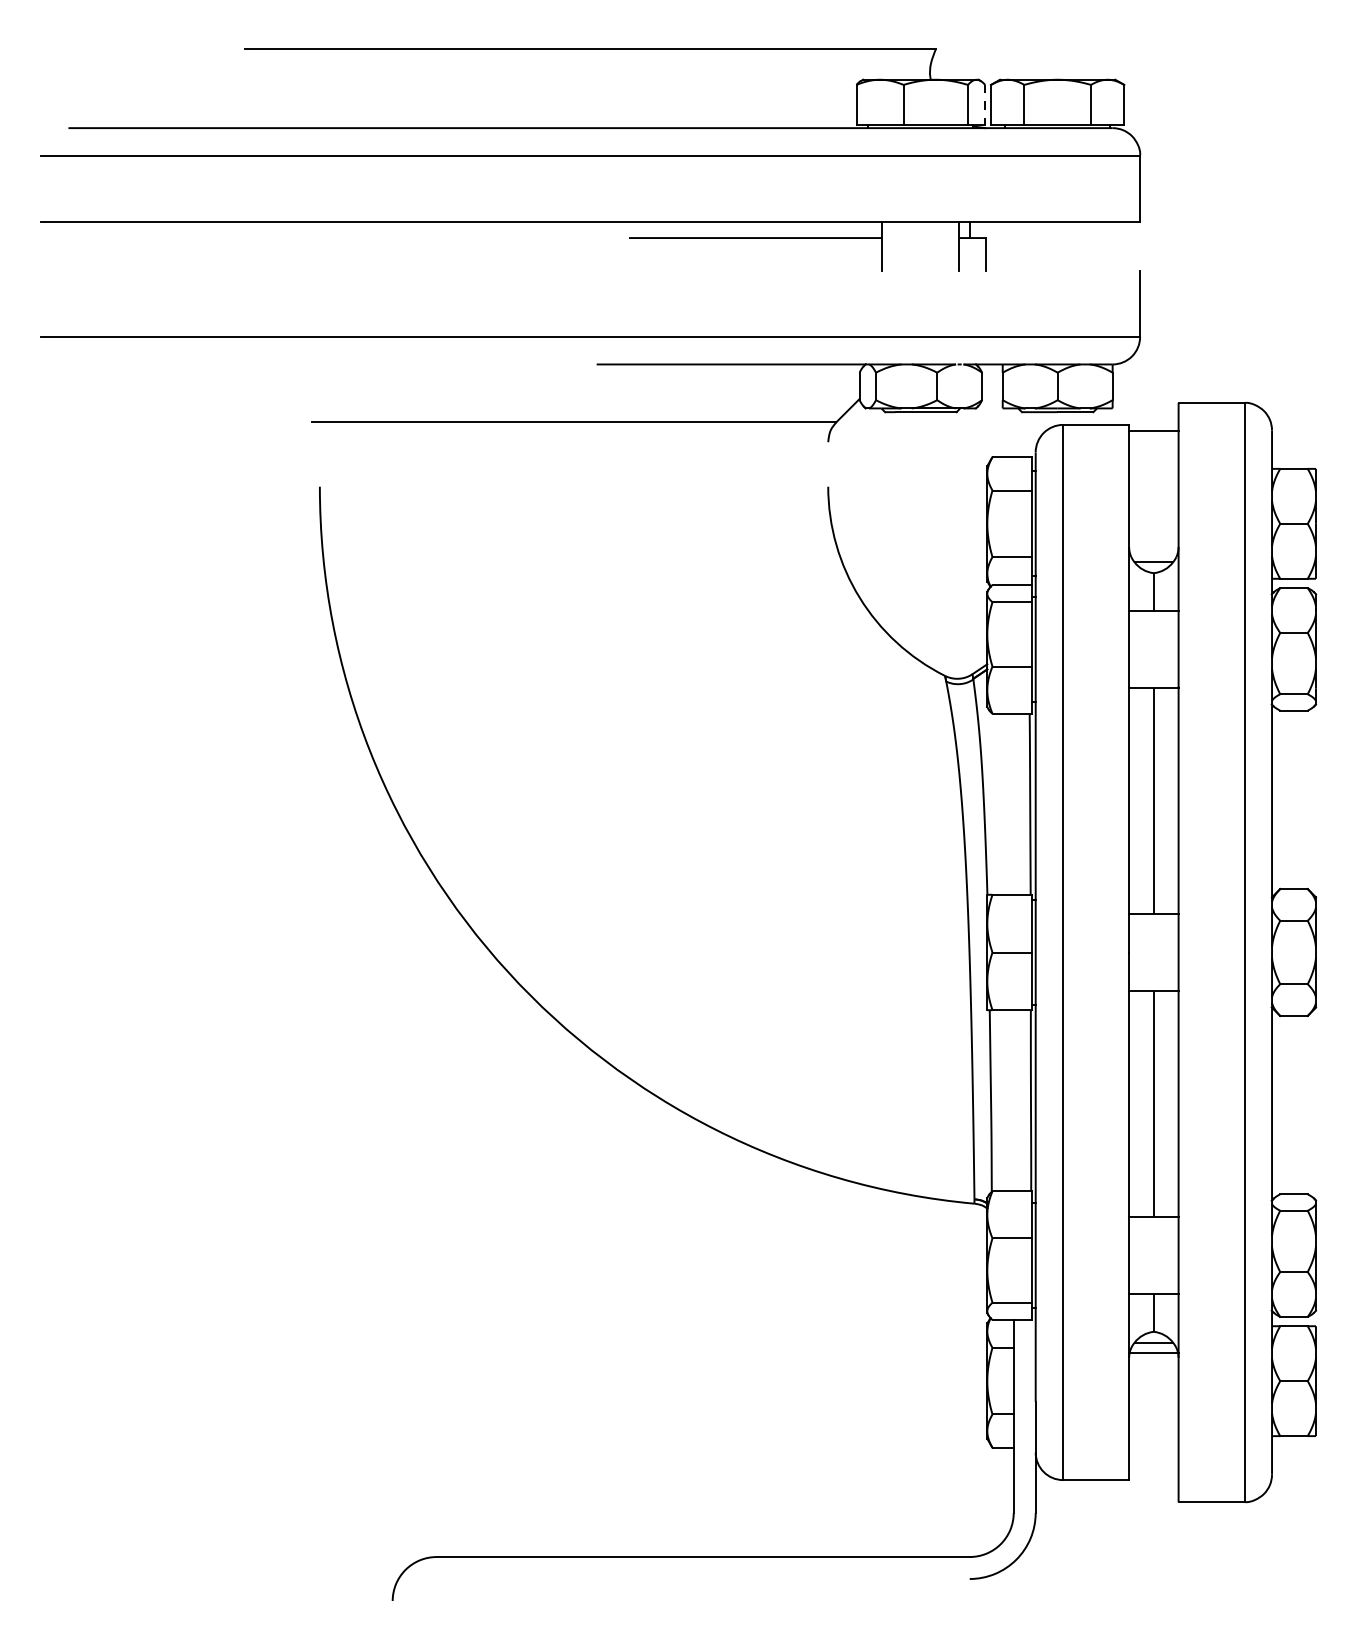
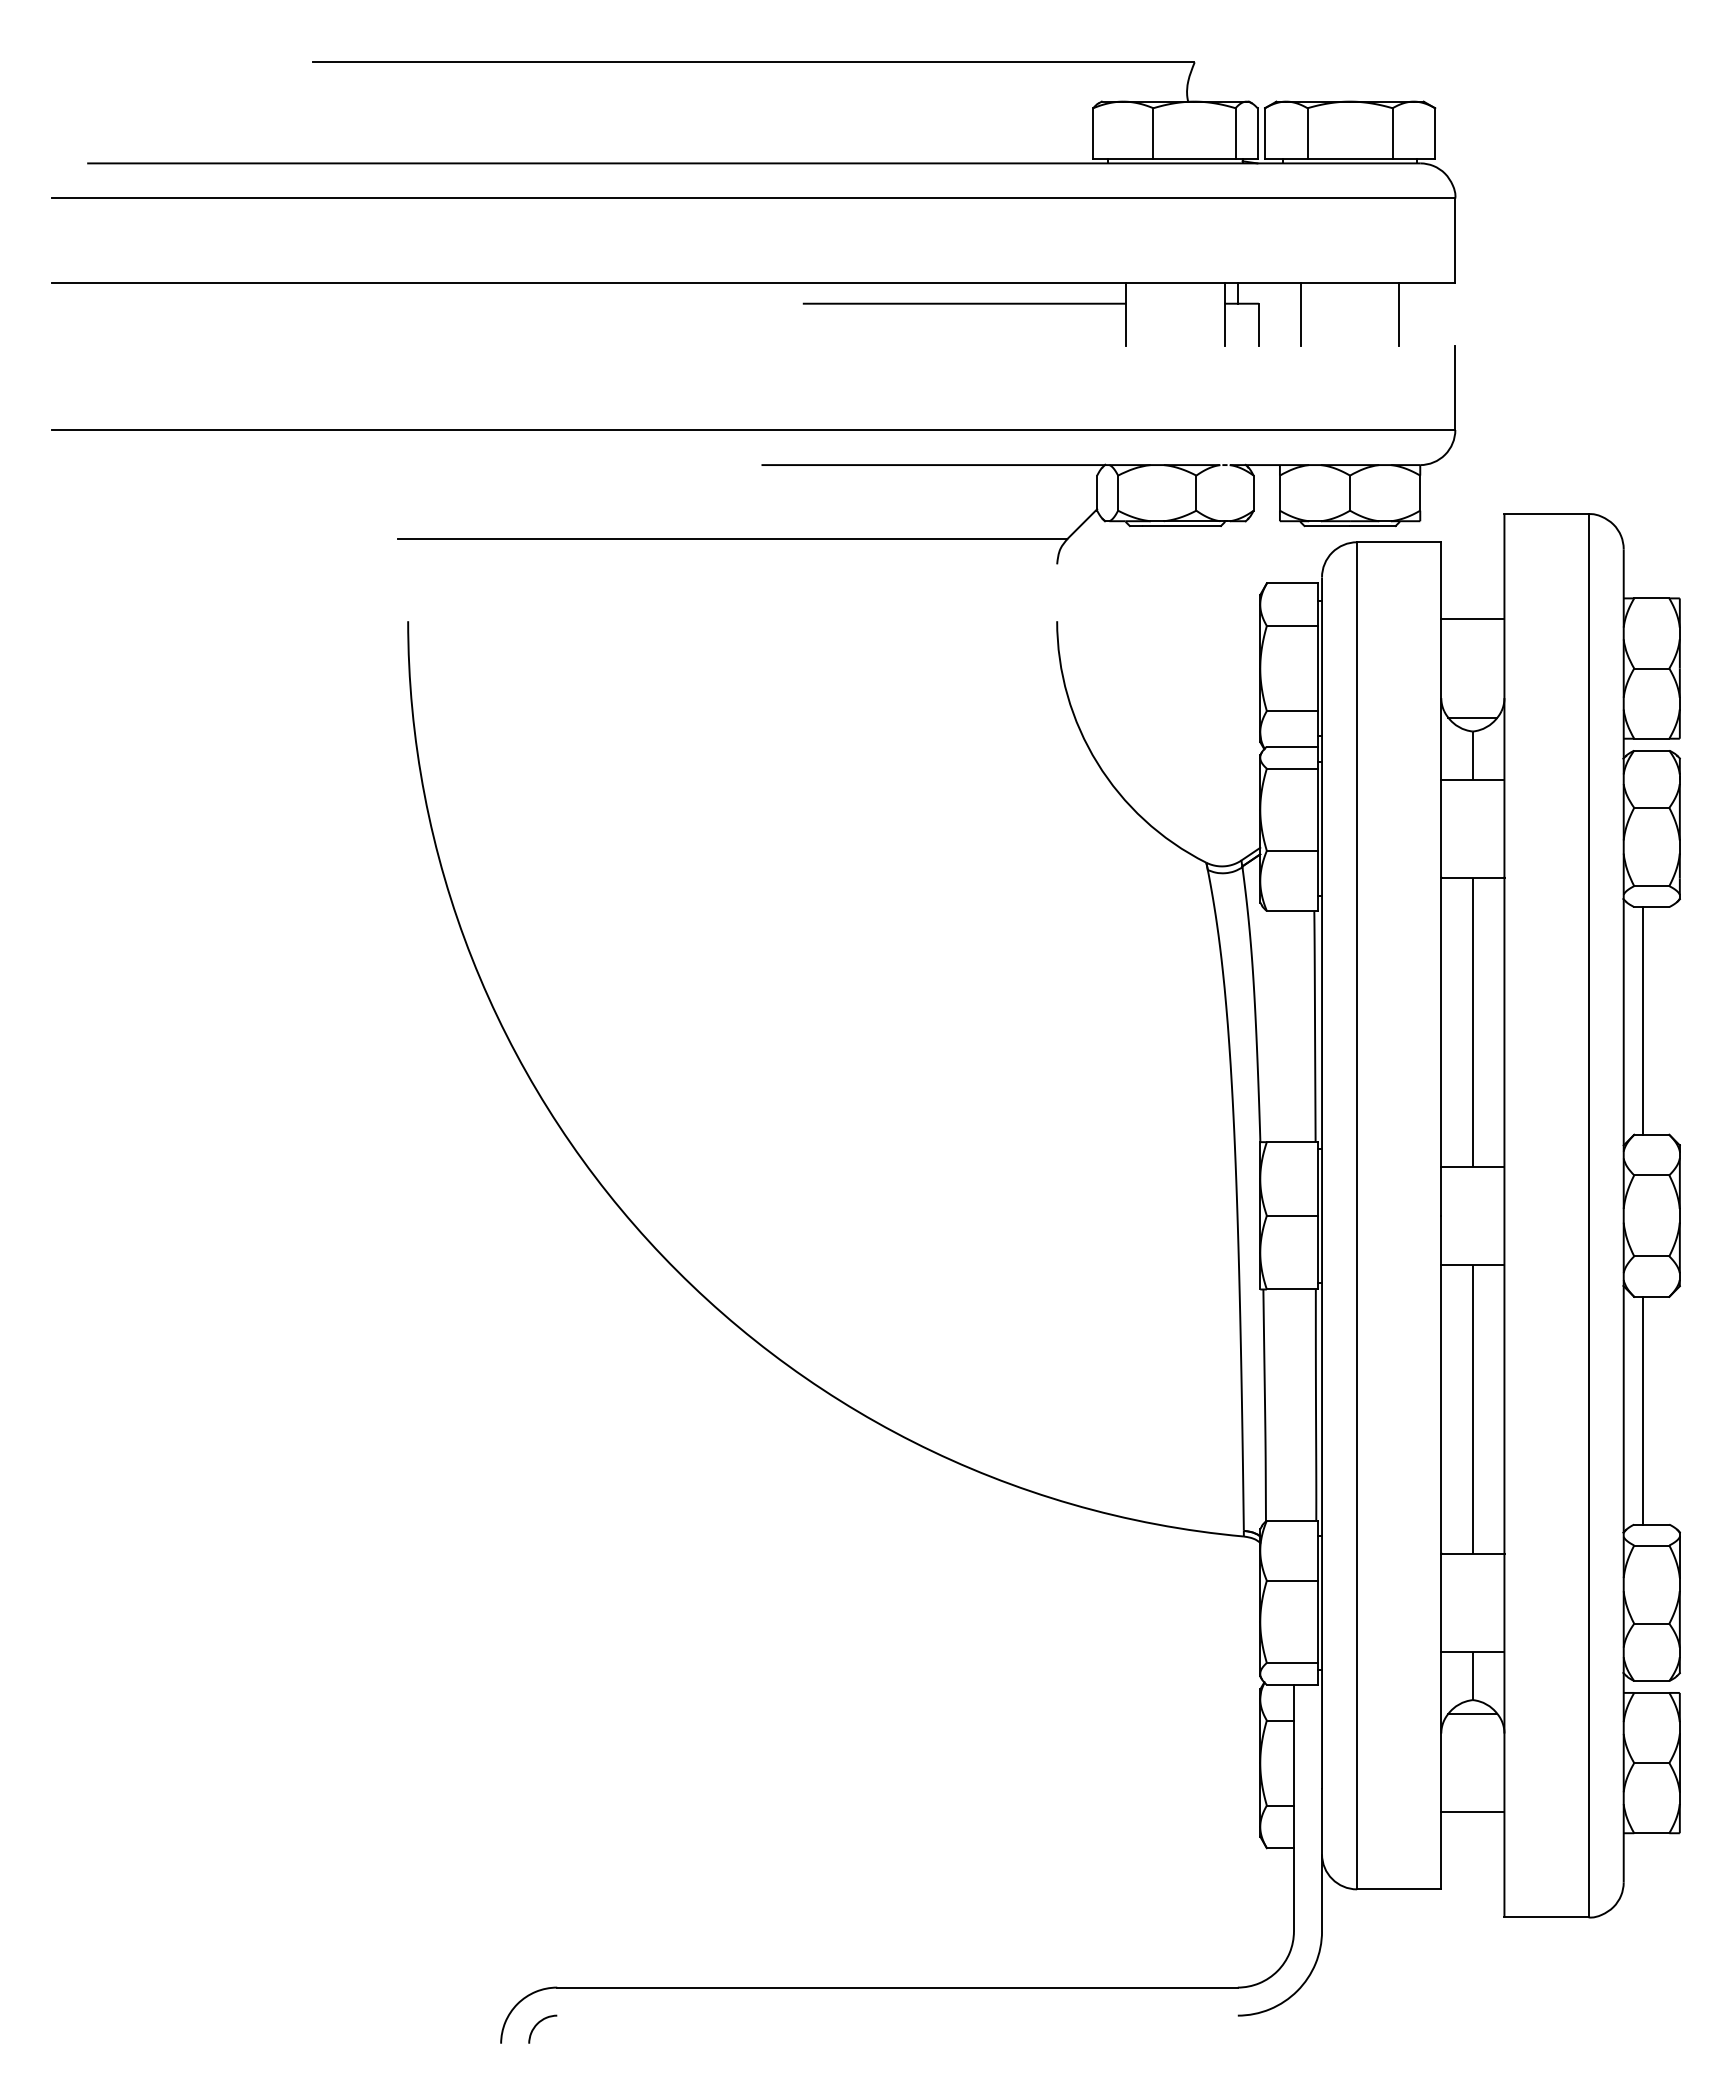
line: (985, 105) -> (1257, 134), dashed -> solid
line: (1018, 245) -> (1300, 313), added
line: (1096, 245) -> (1399, 313), added
line: (1153, 431) -> (1472, 619), moved
line: (1286, 799) -> (1642, 1020), added
line: (1286, 1104) -> (1642, 1410), added
line: (1153, 1353) -> (1472, 1812), moved
curve: (421, 1585) -> (538, 2024), added

